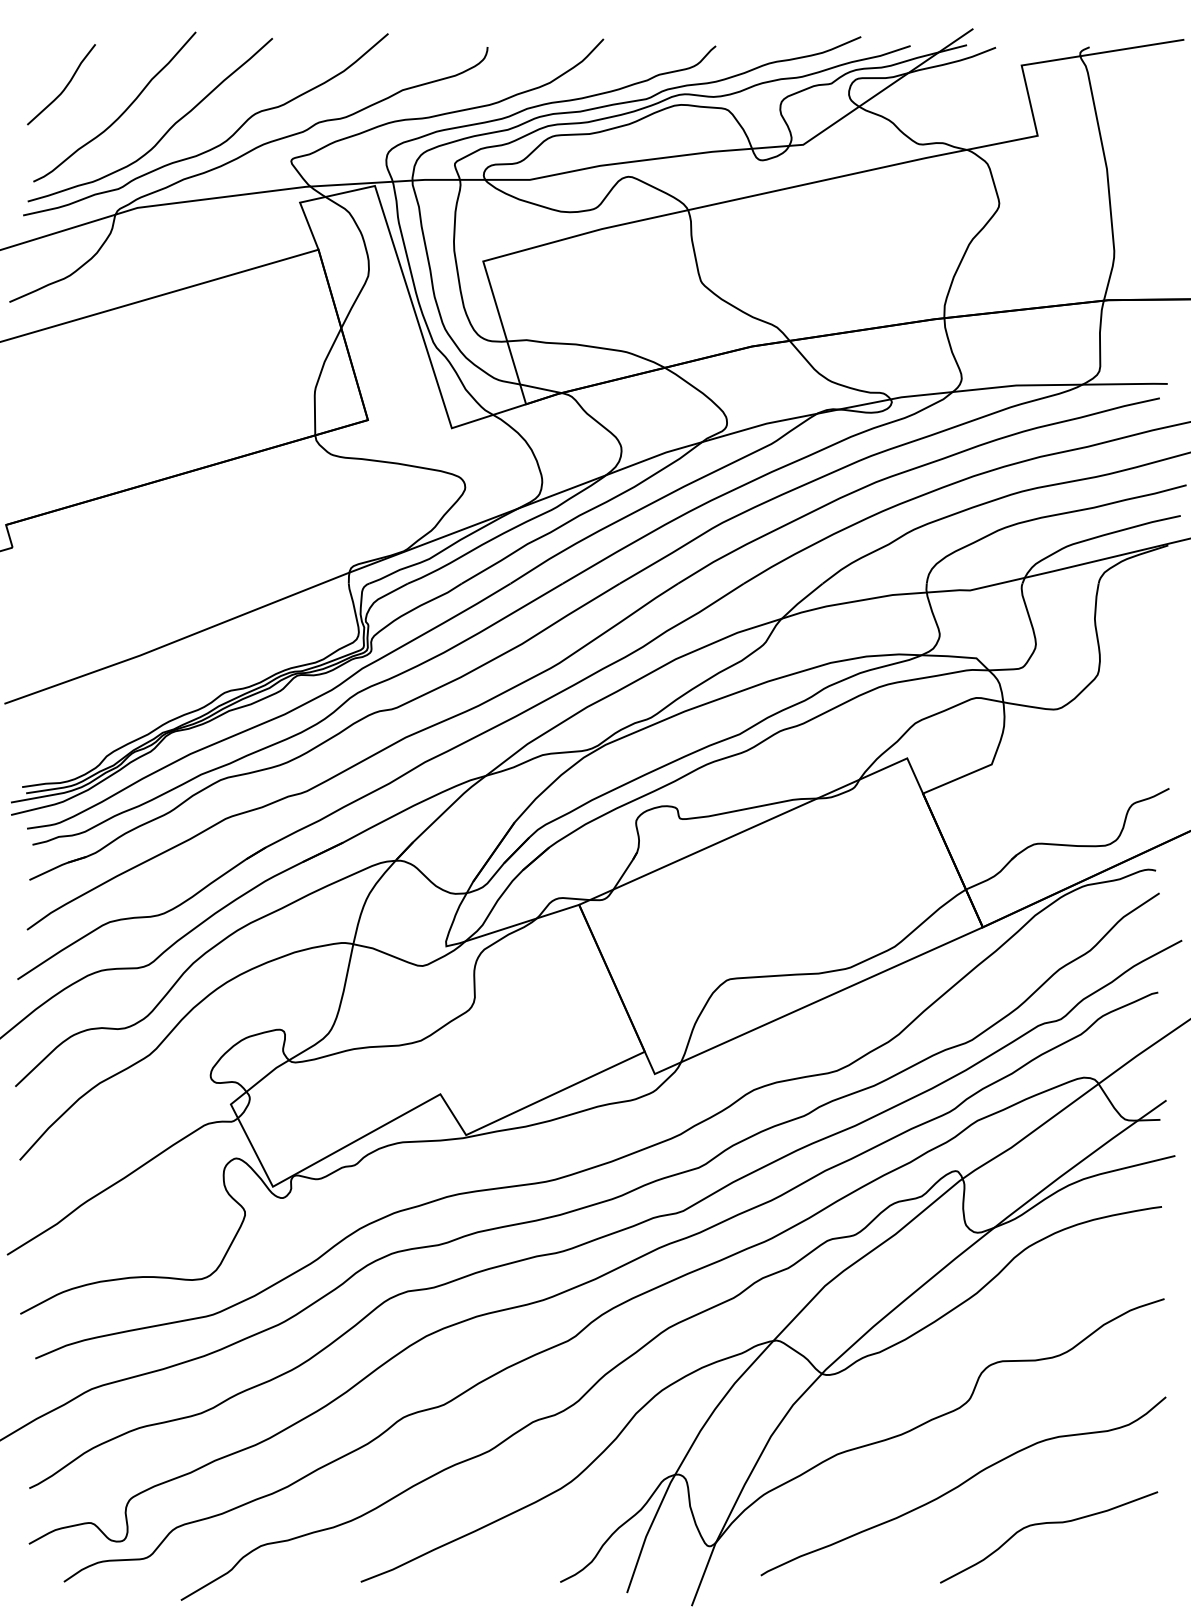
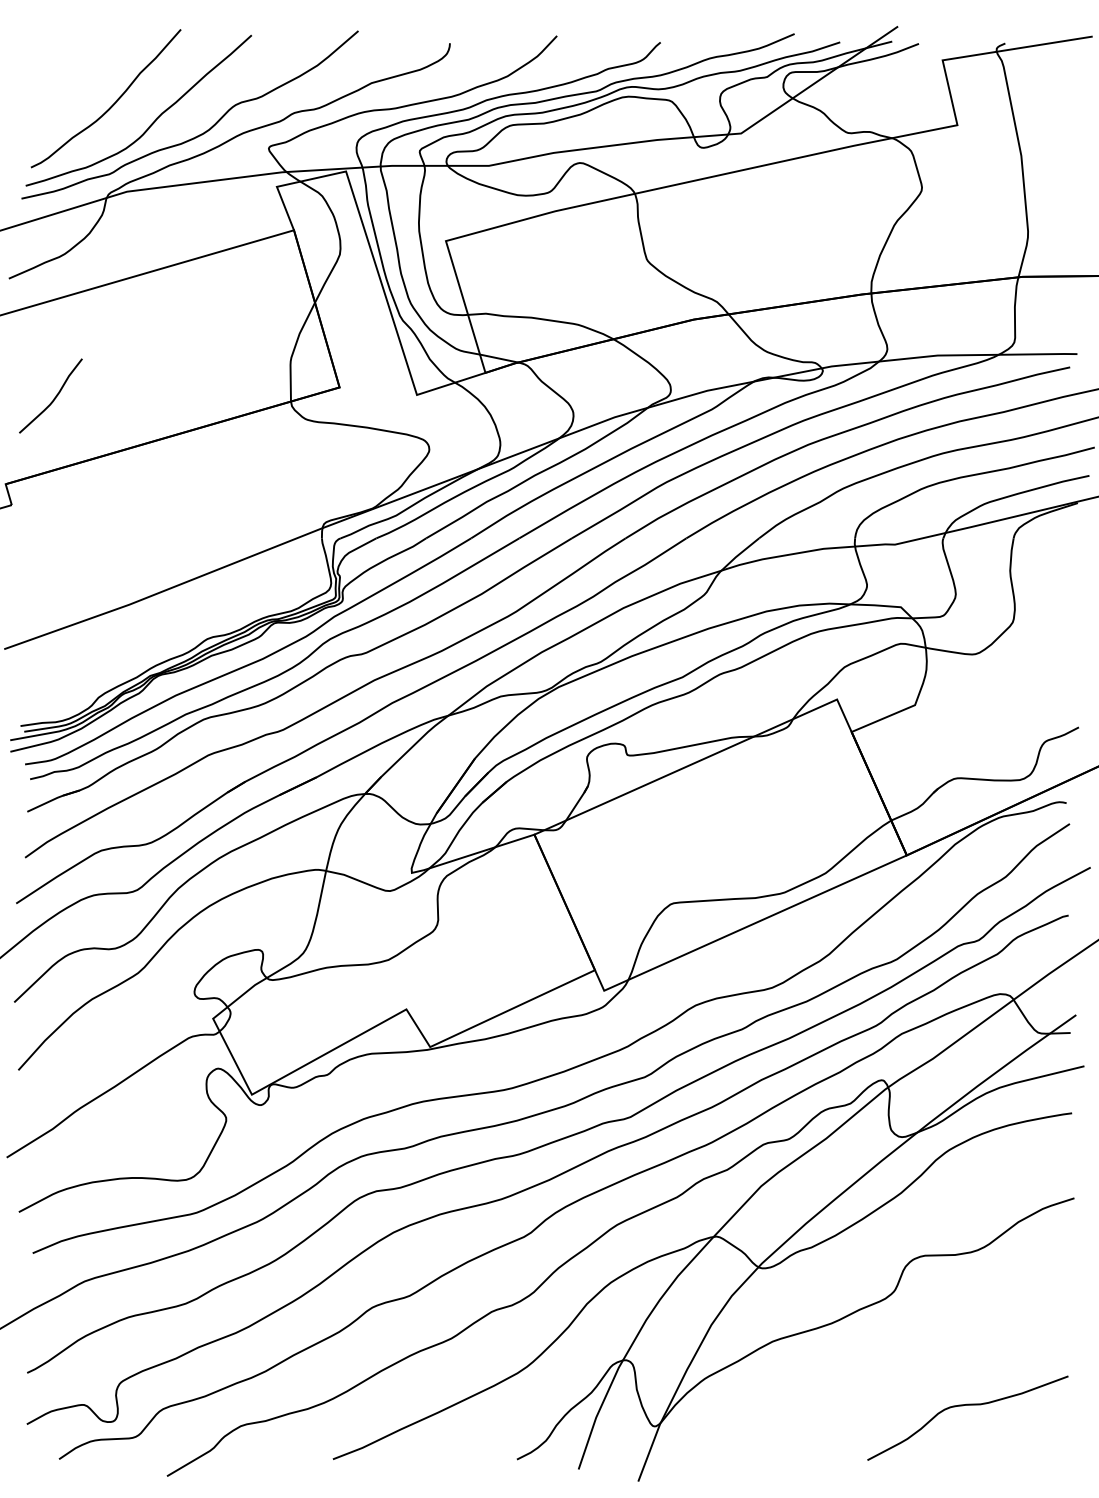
curve: (64, 87) -> (53, 398), moved
curve: (961, 1485) -> (887, 1370), removed

